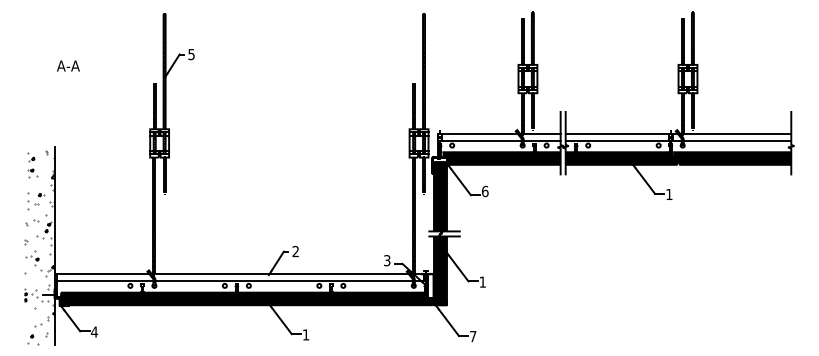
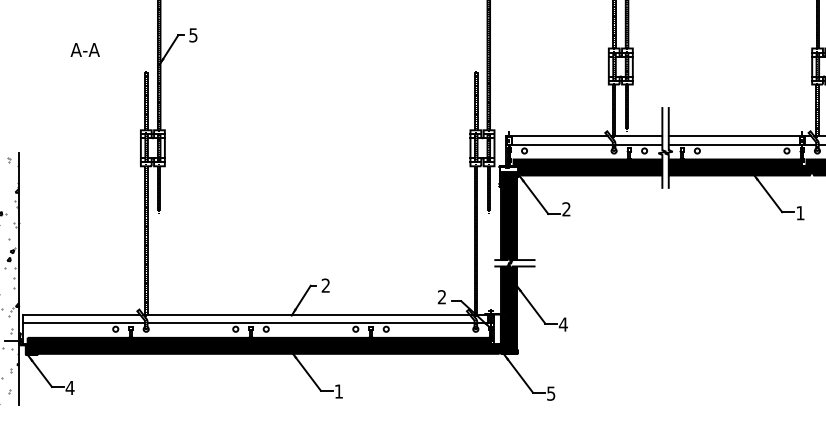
text: (68, 65) -> (85, 49), moved
text: (485, 191) -> (566, 209), 6 -> 2
text: (387, 261) -> (442, 298), 3 -> 2
text: (482, 281) -> (563, 323), 1 -> 4
text: (473, 336) -> (551, 393), 7 -> 5

